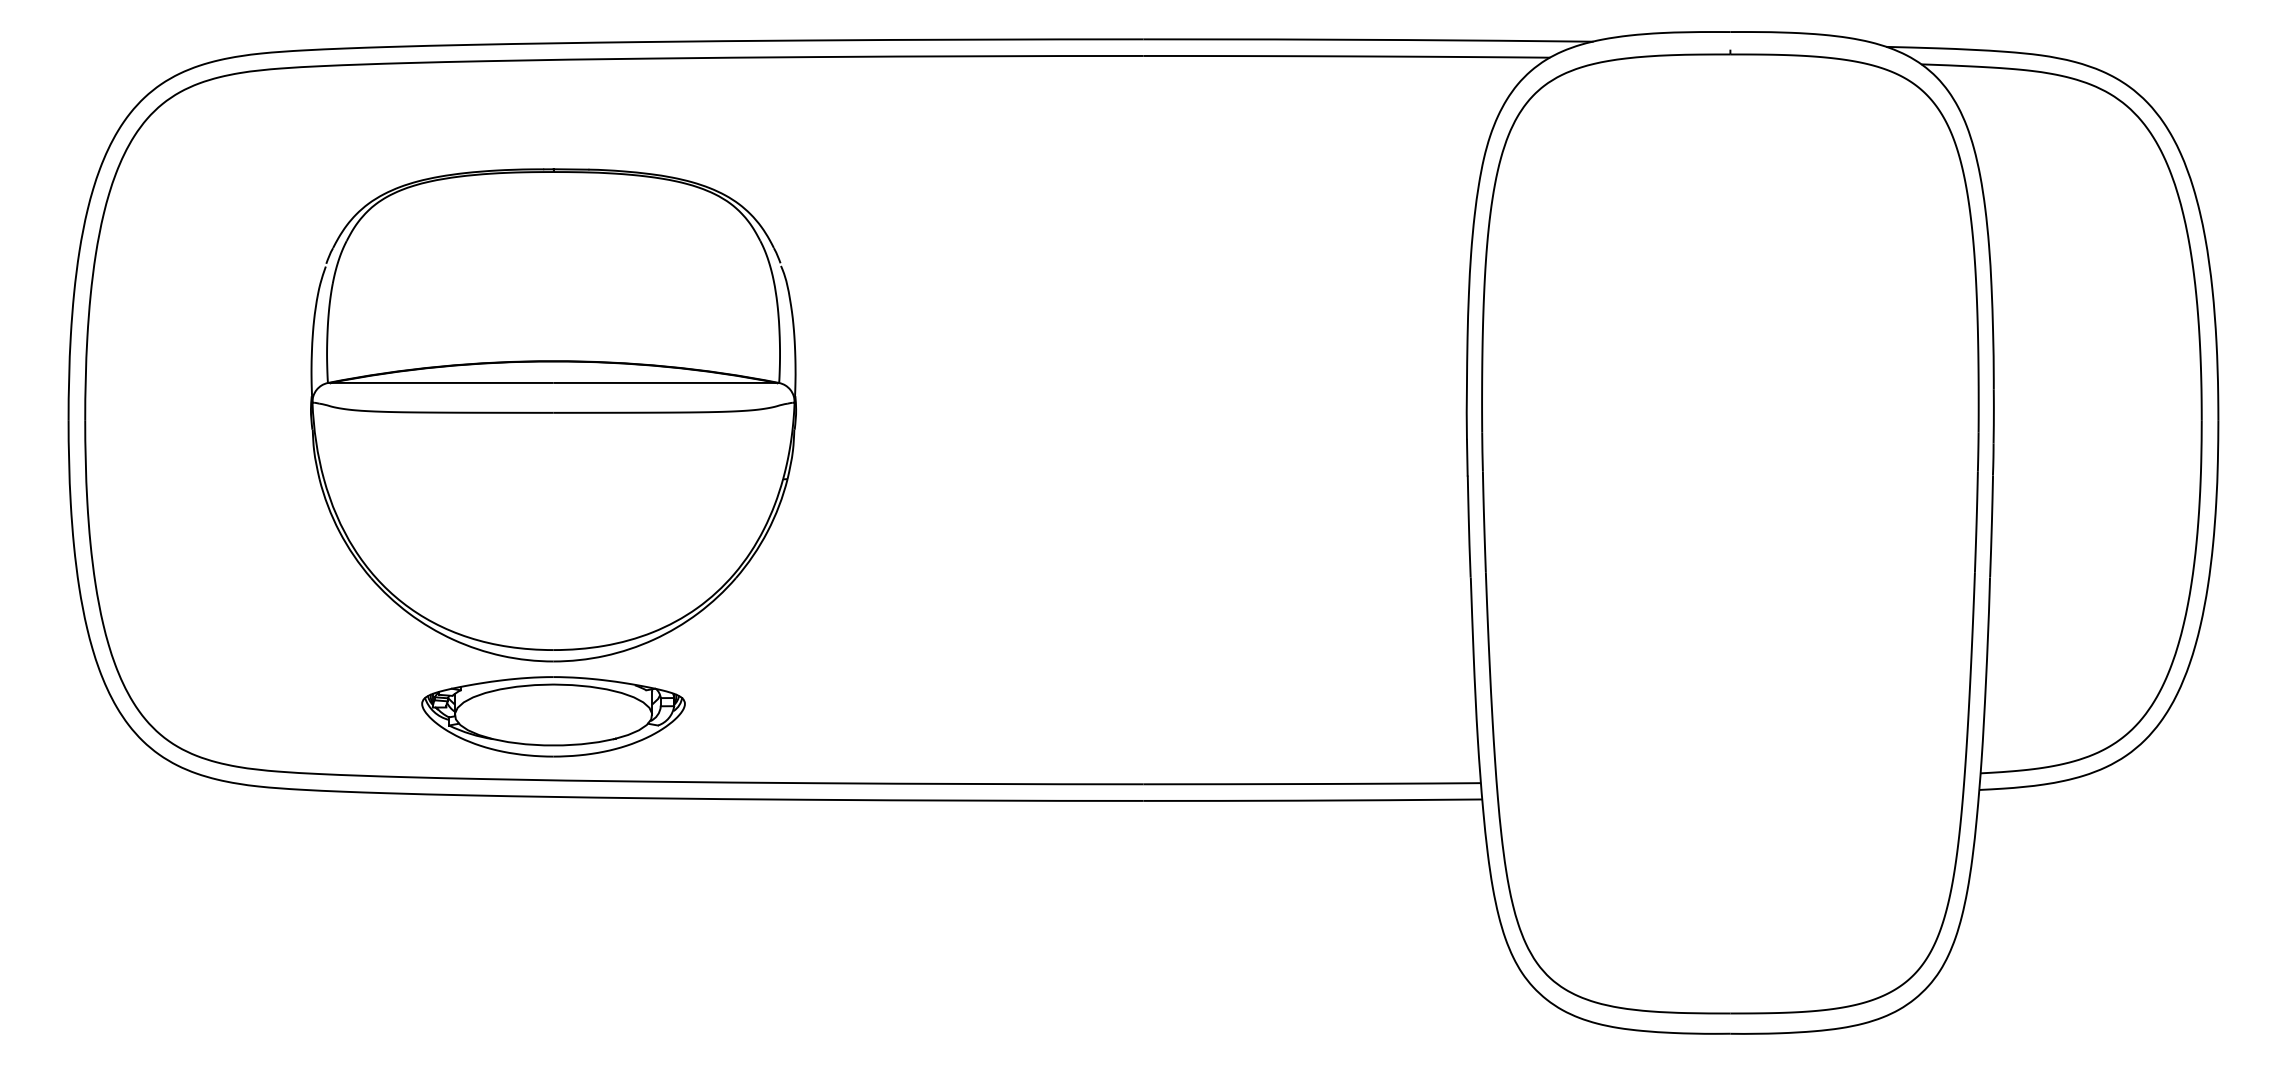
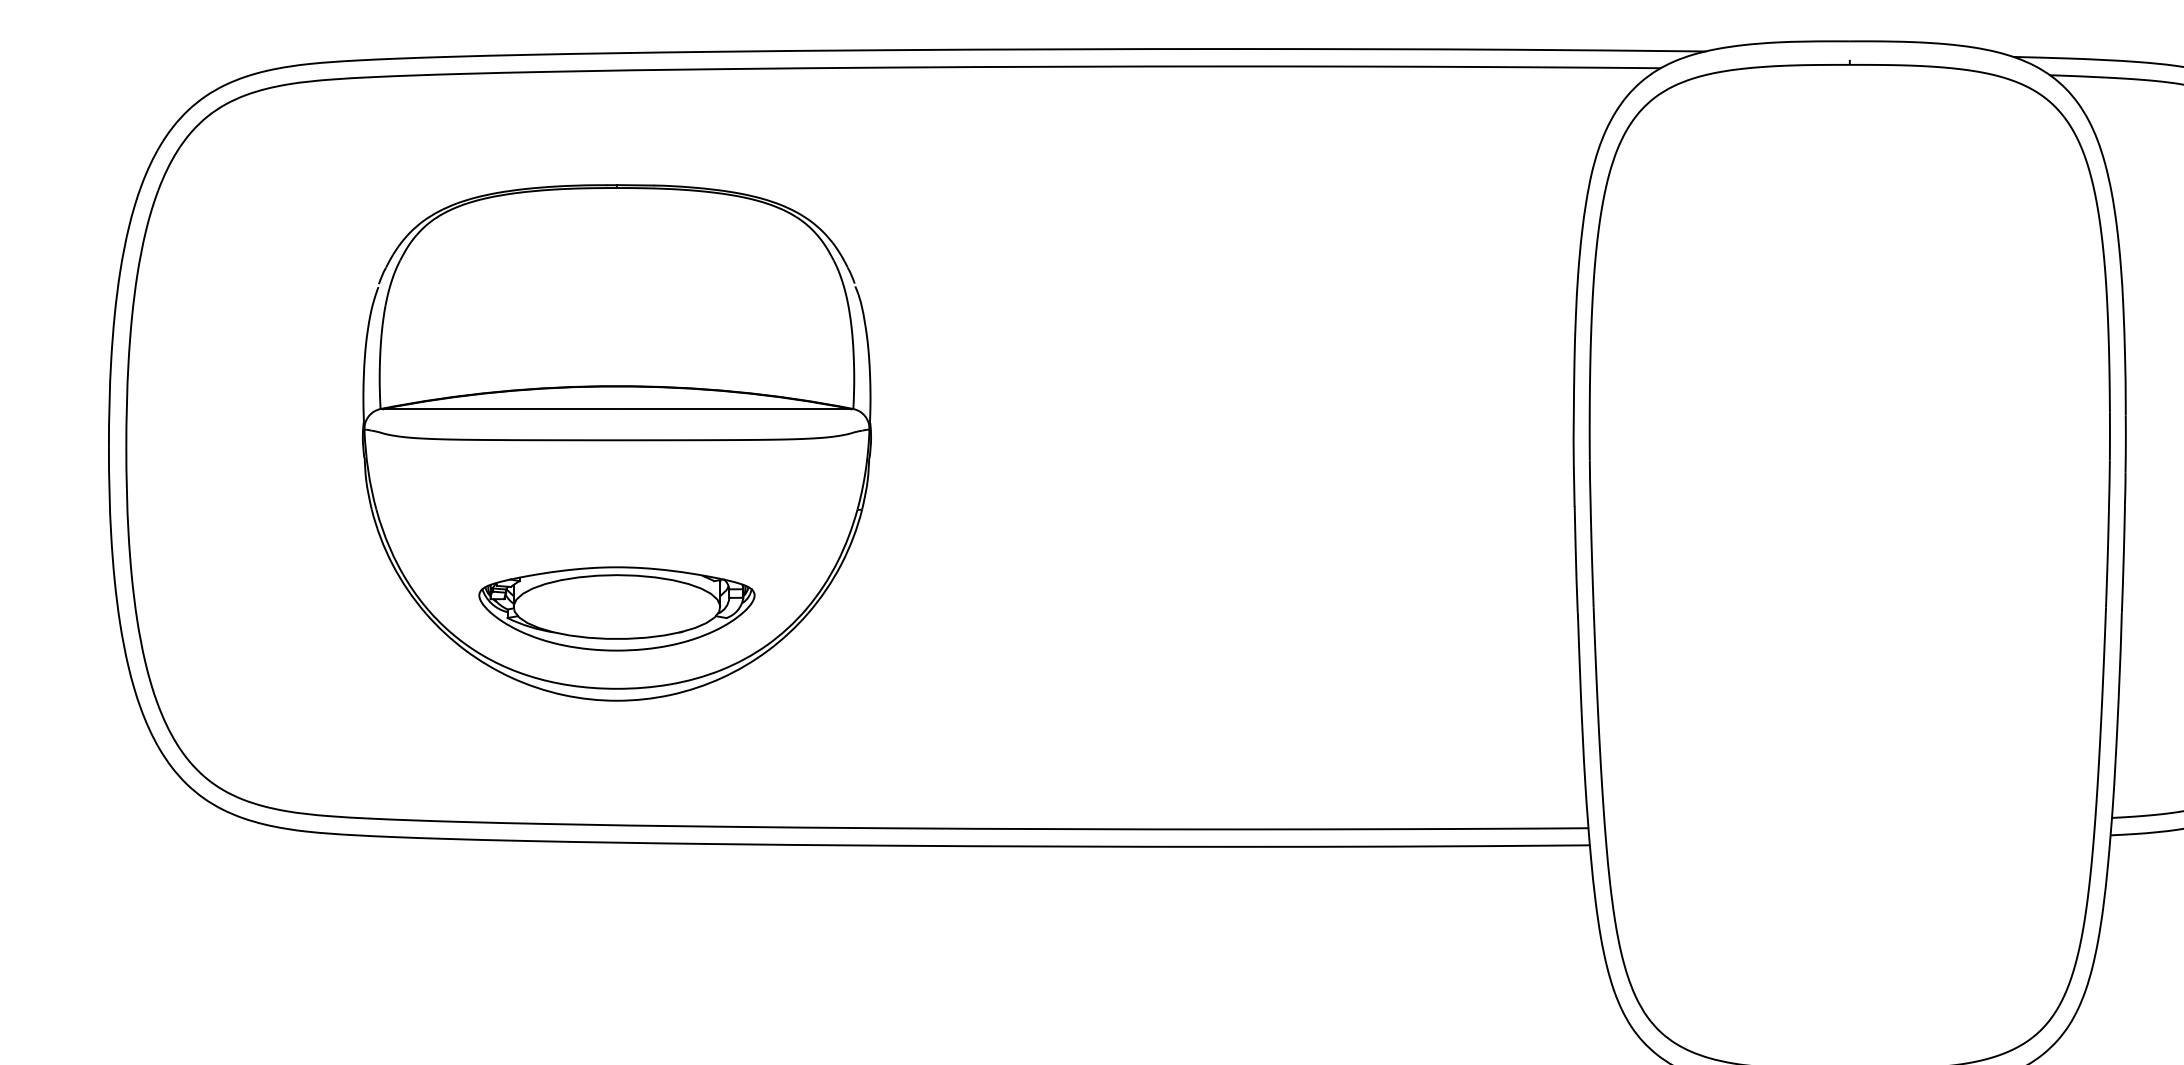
part: (553, 716) -> (616, 608), moved

